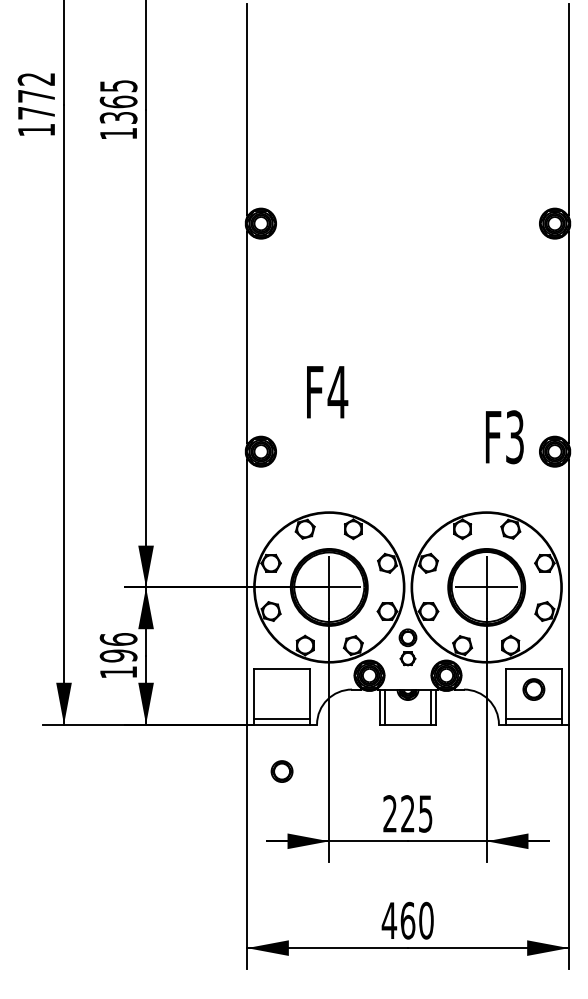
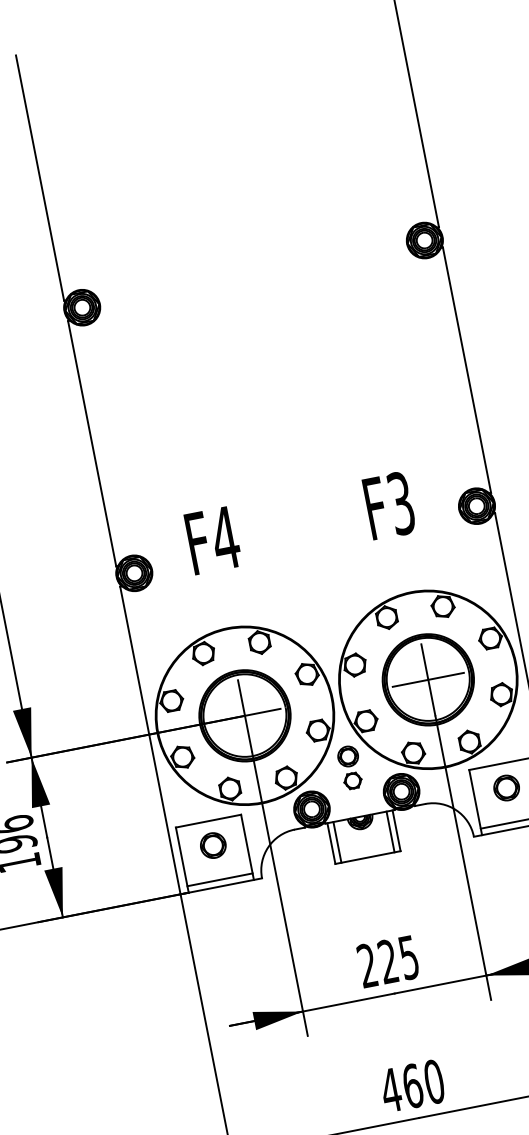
text: (327, 392) -> (213, 540), moved
text: (504, 437) -> (389, 506), moved
part: (281, 771) -> (212, 845), moved

